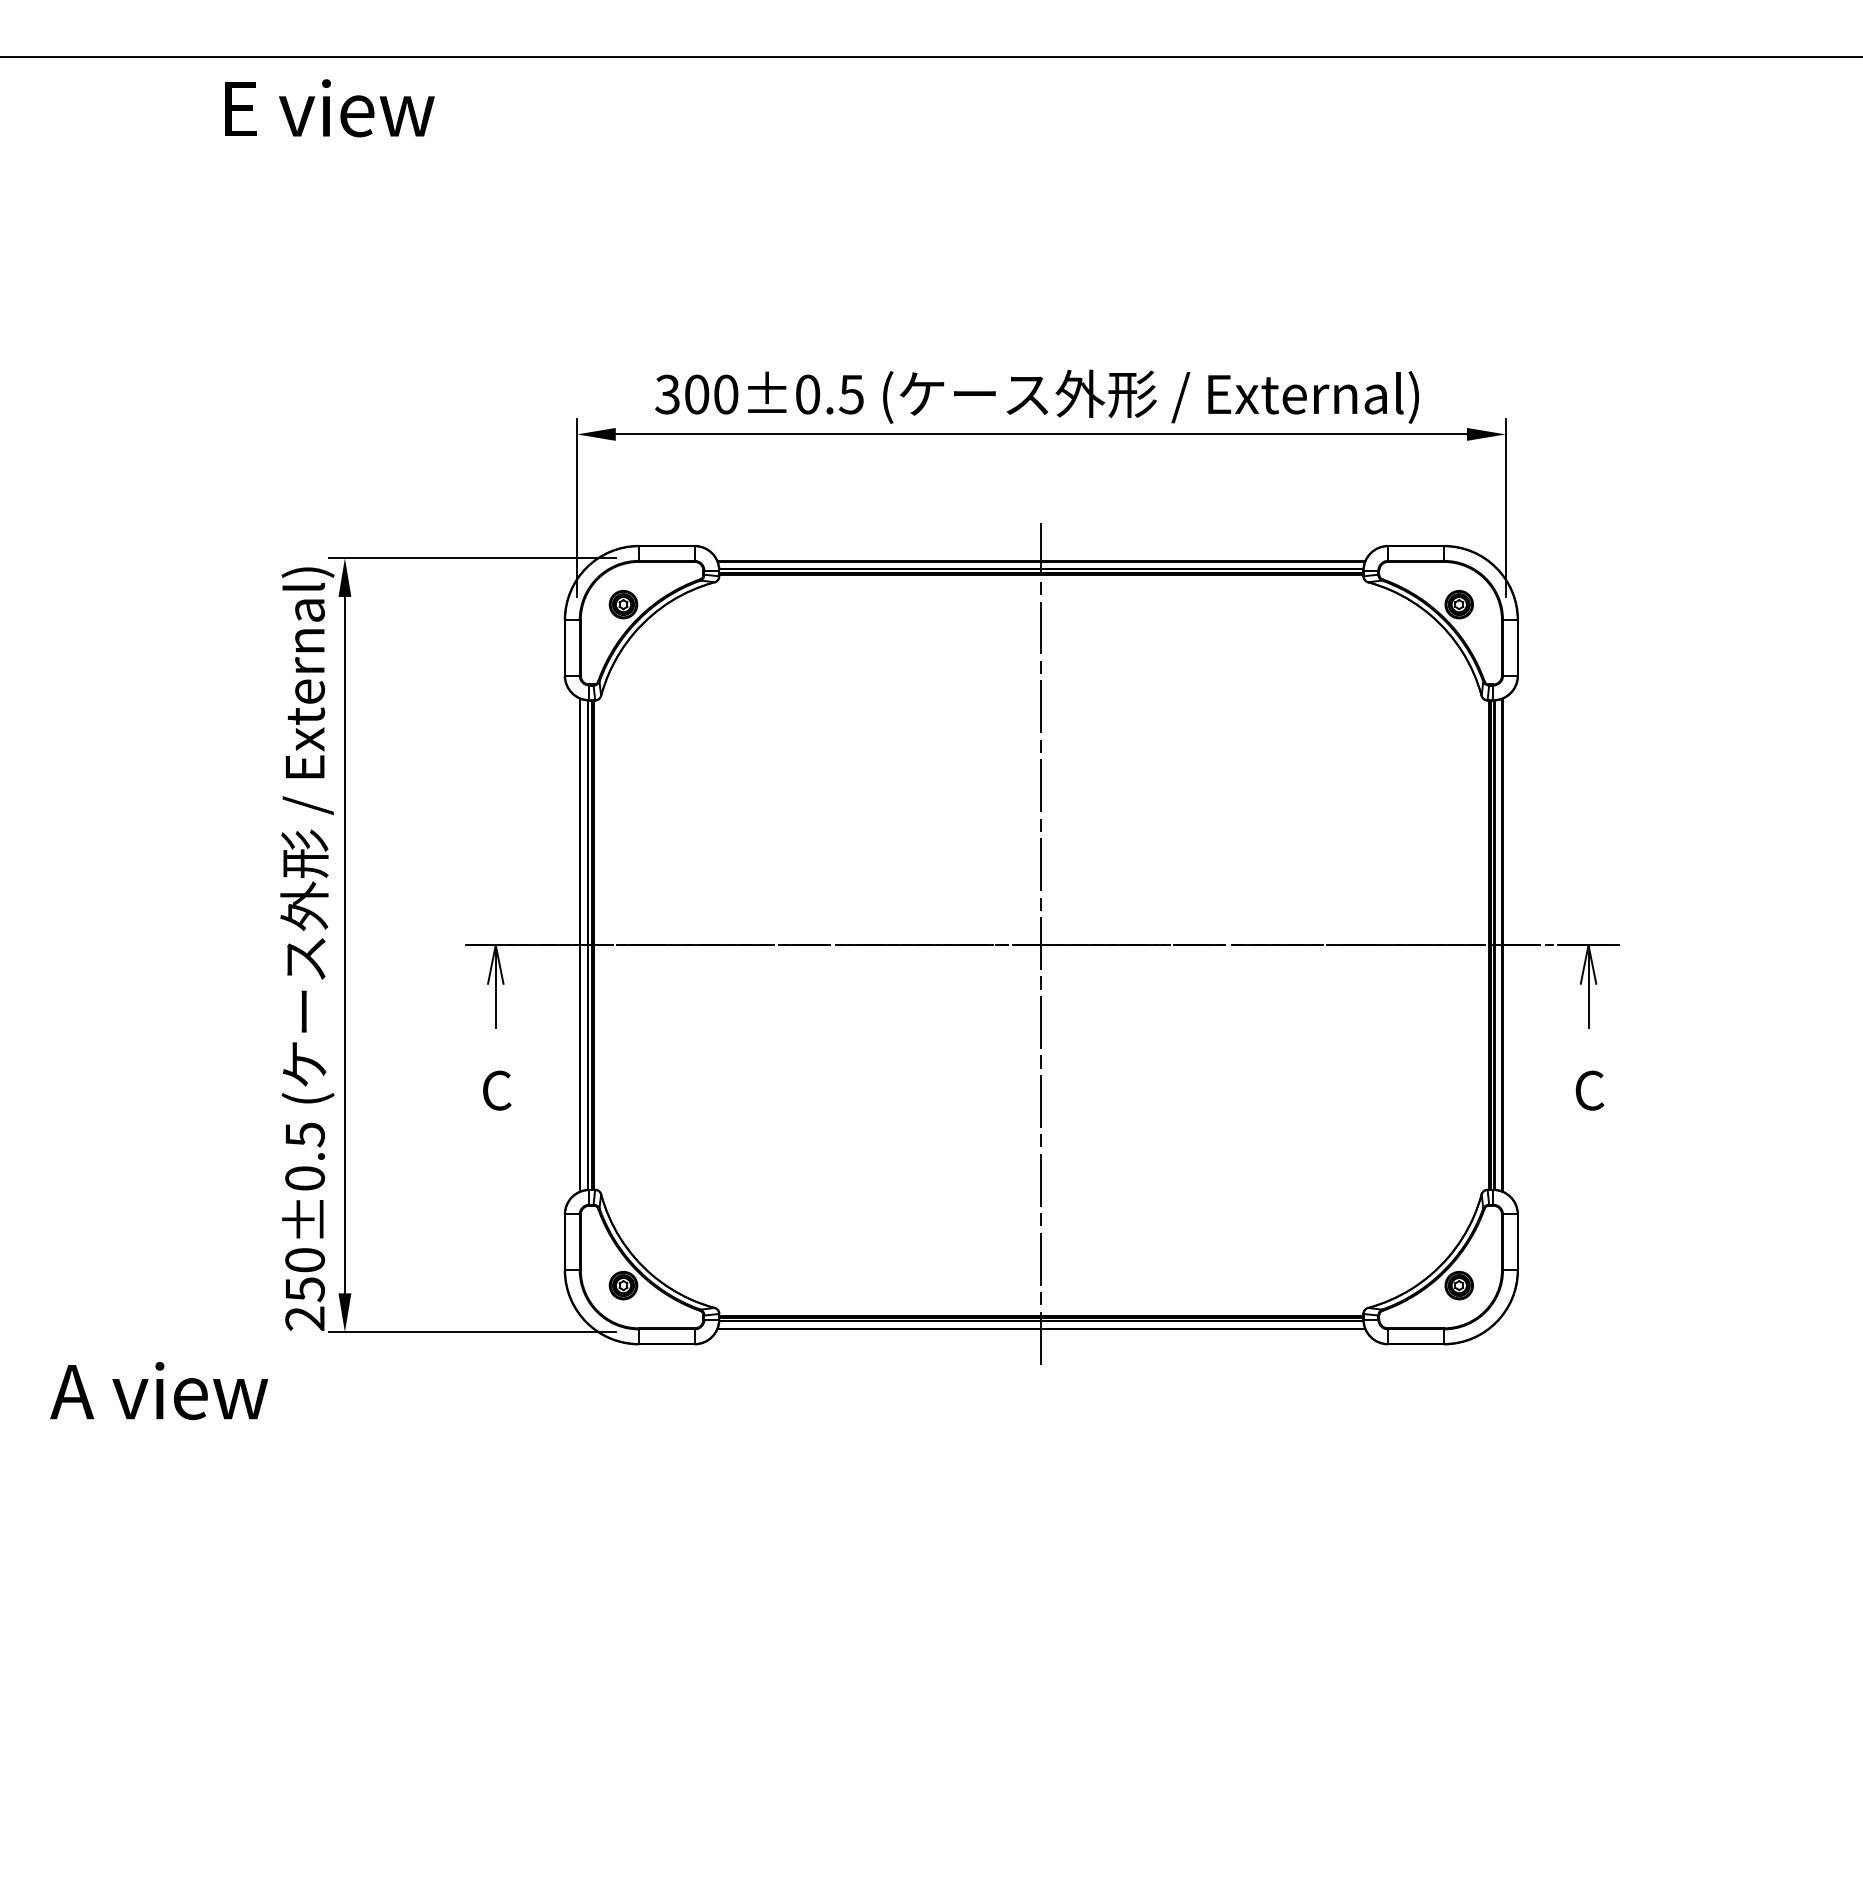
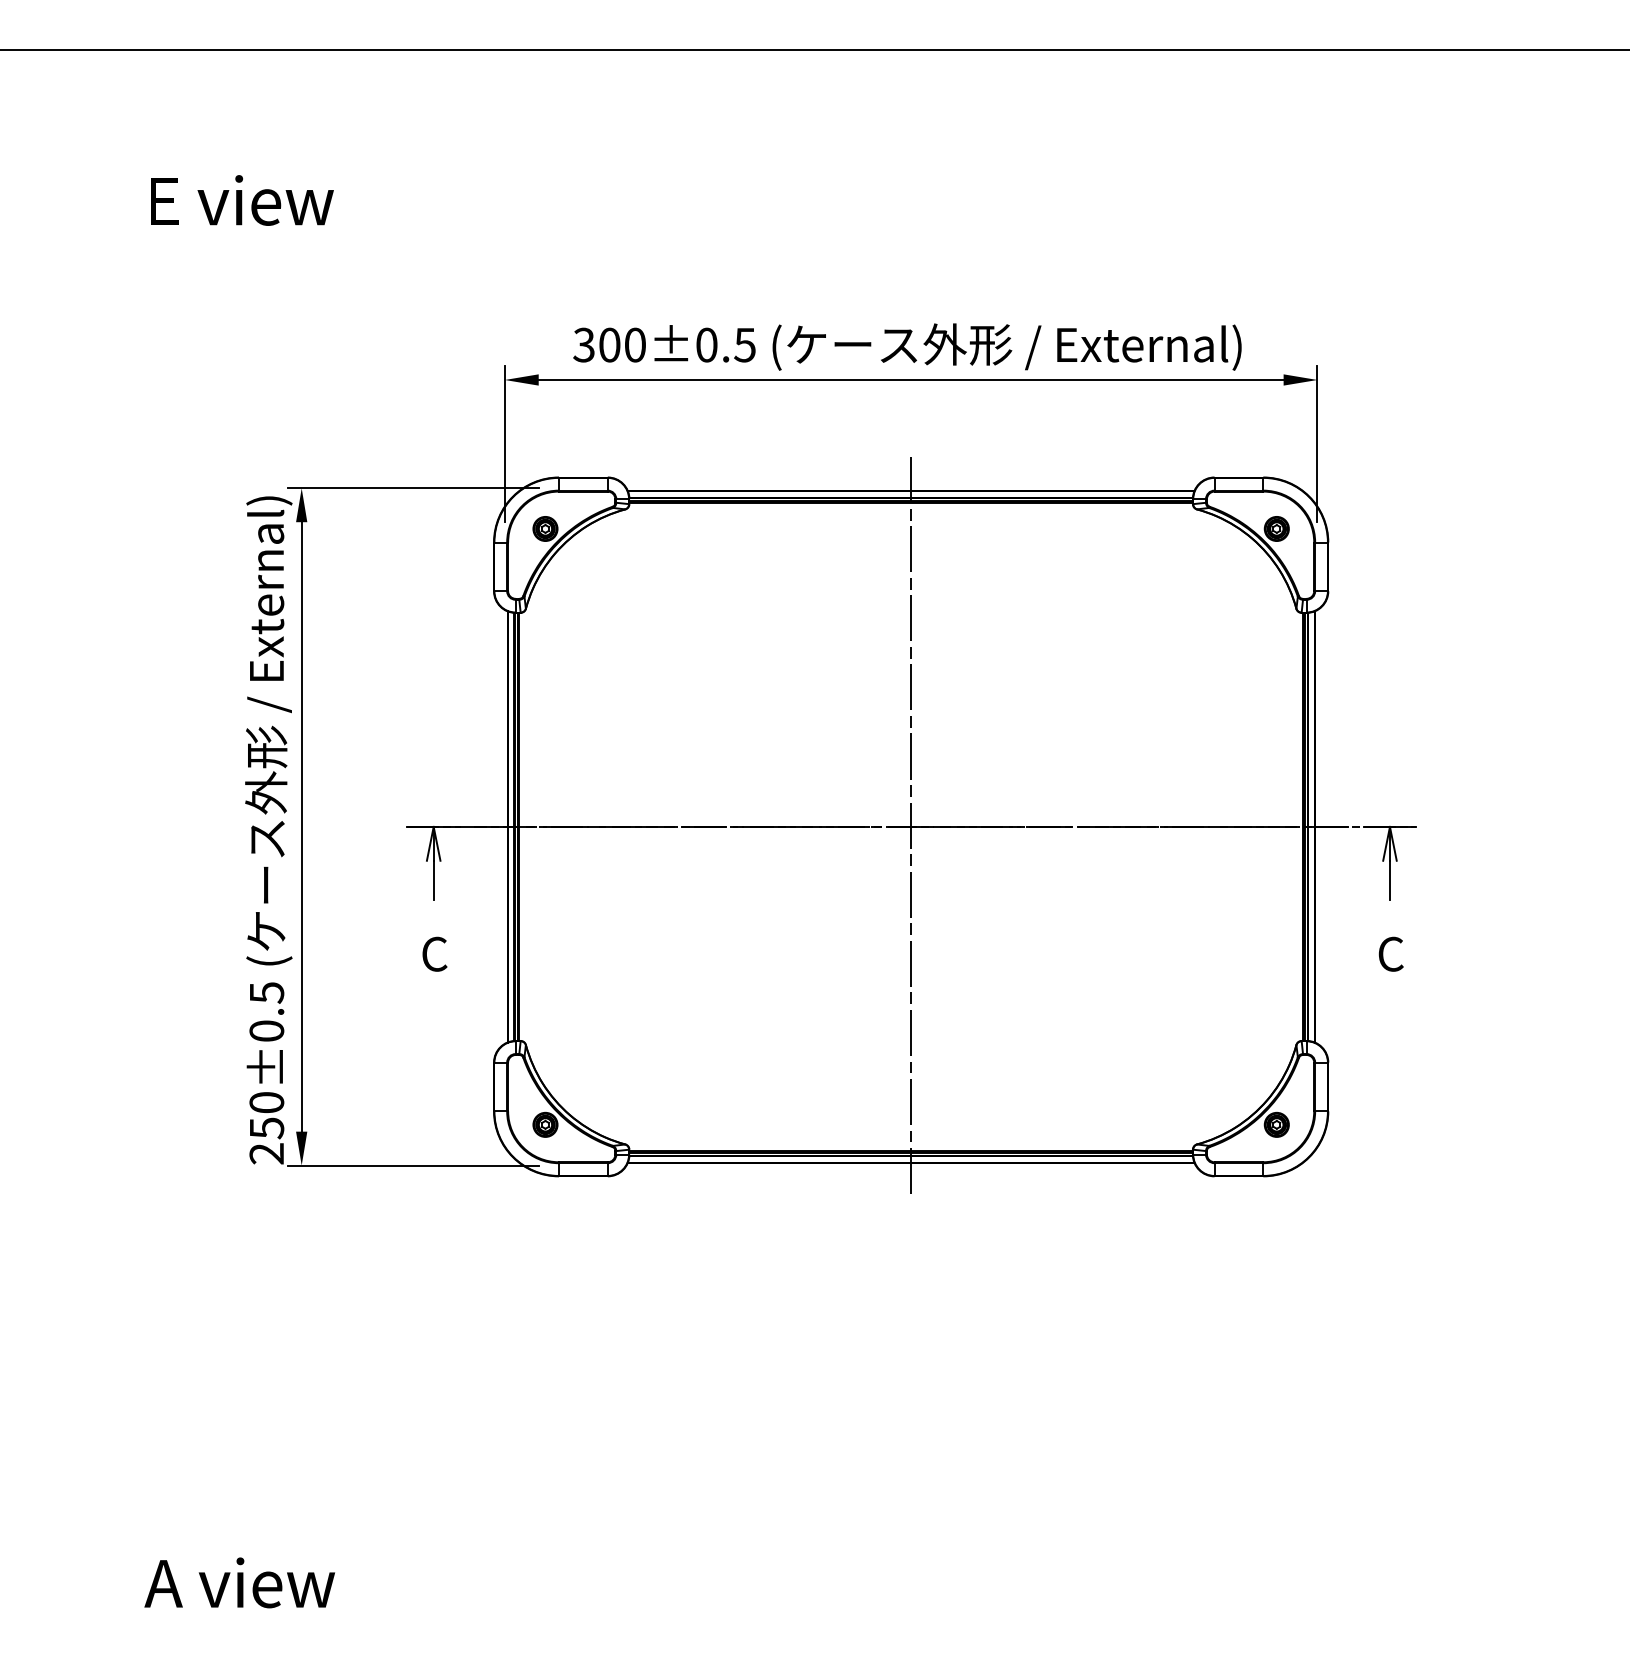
text: (329, 108) -> (241, 200), moved
text: (159, 1391) -> (240, 1583), moved

